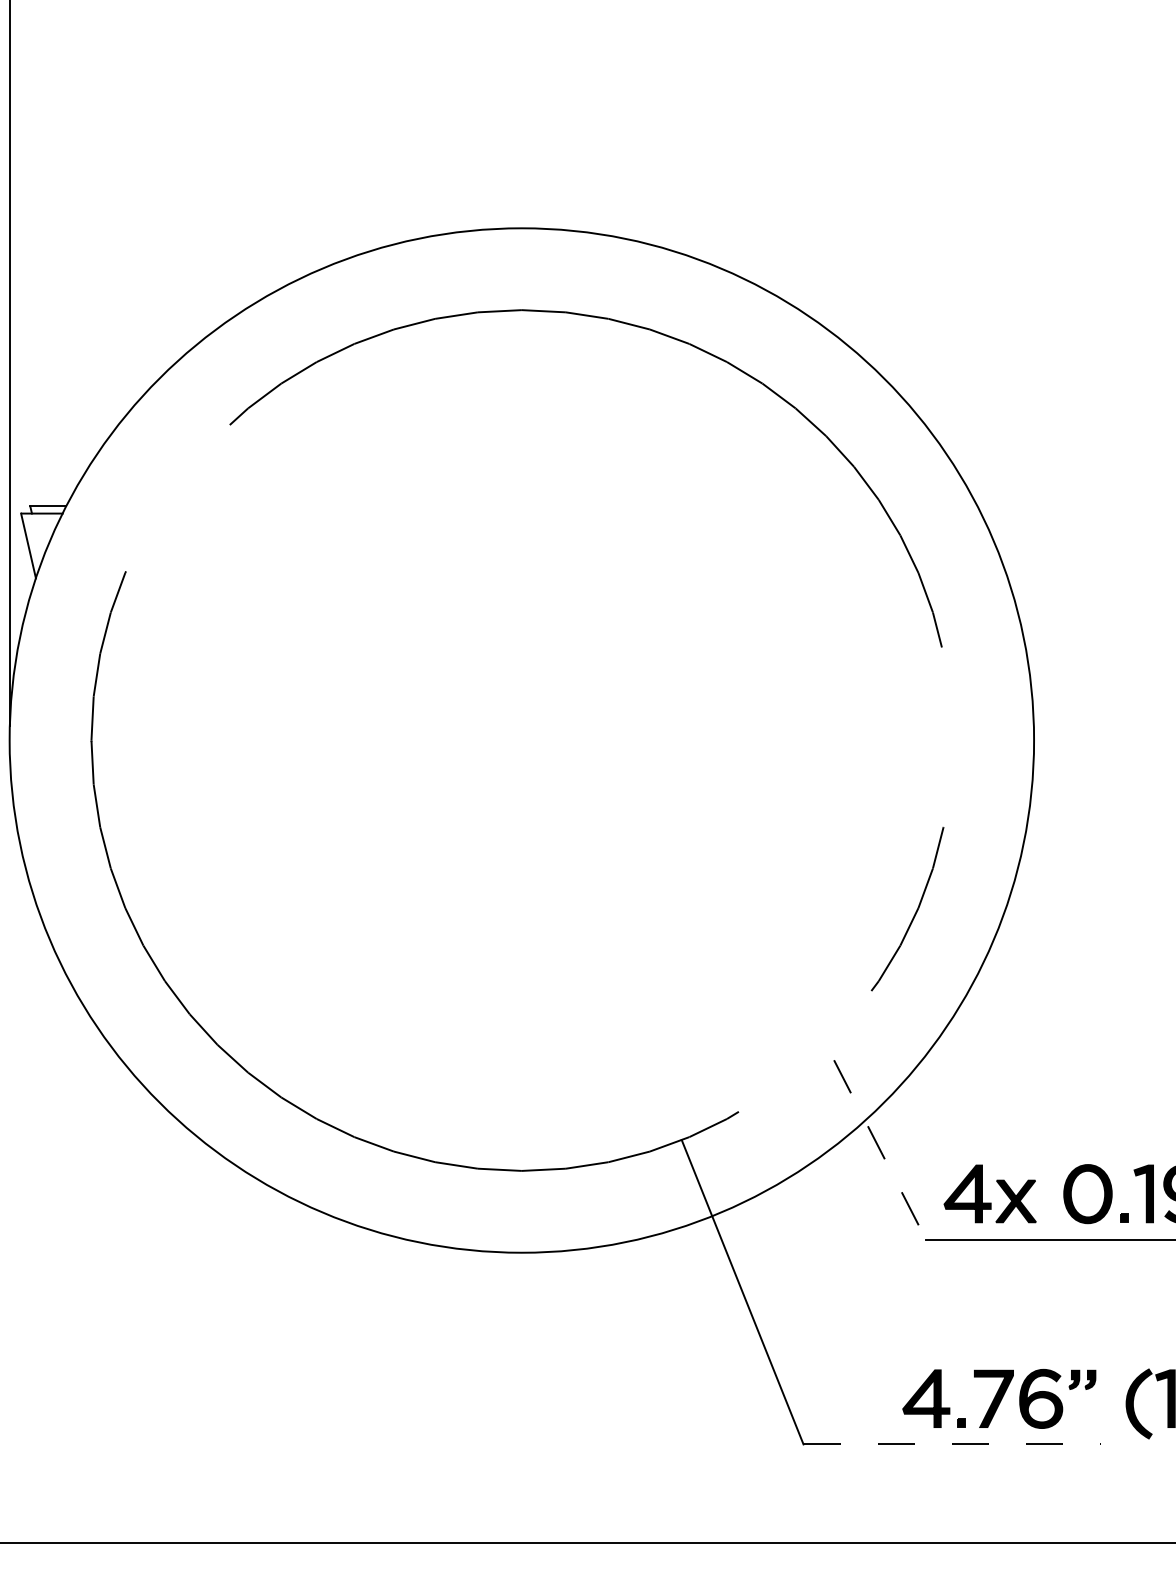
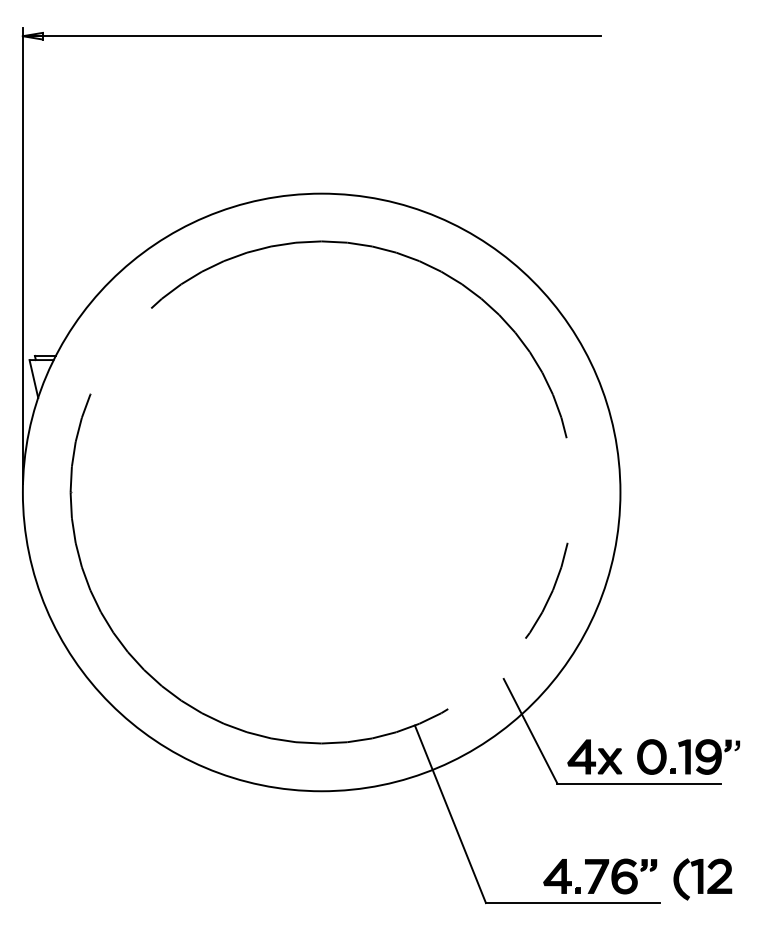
line: (879, 1150) -> (530, 731), dashed -> solid
line: (951, 1445) -> (572, 903), dashed -> solid

